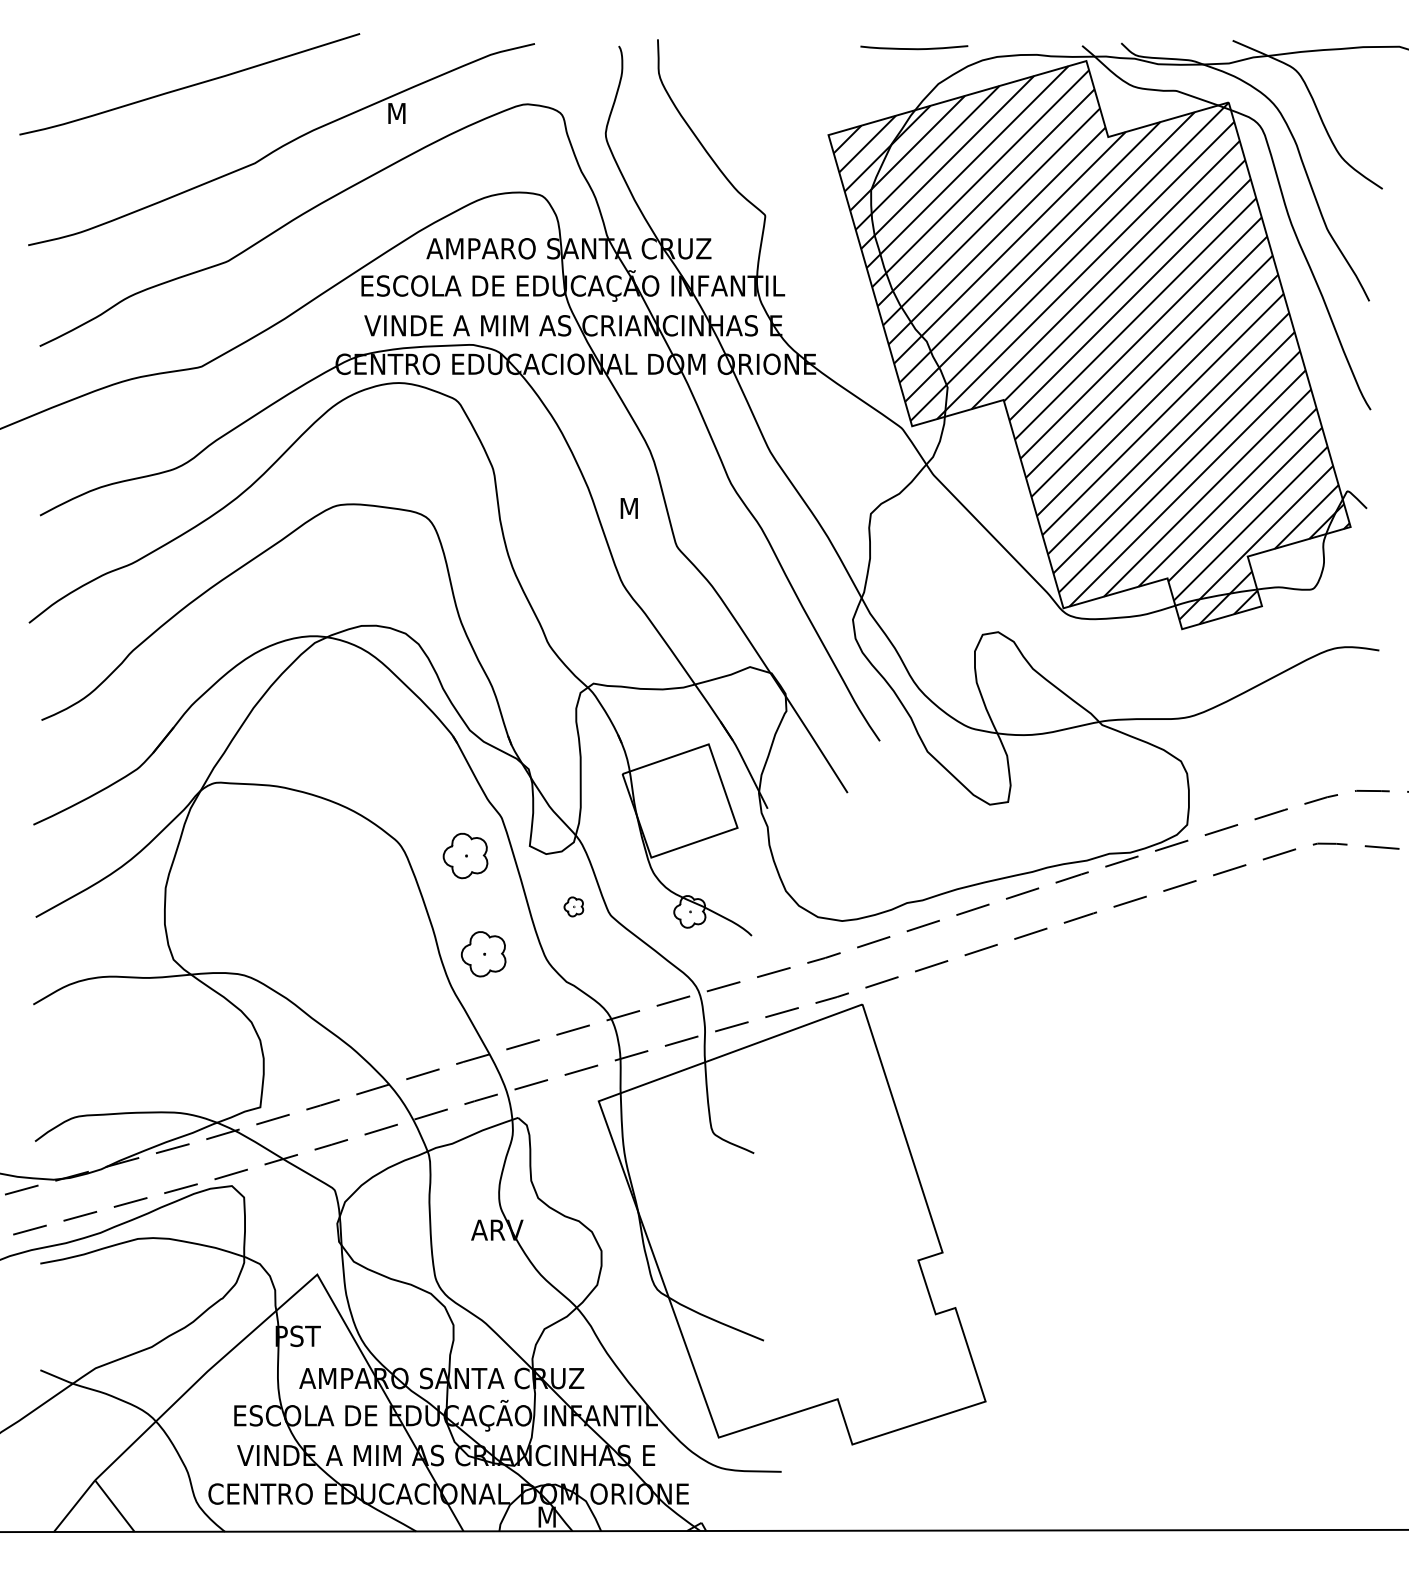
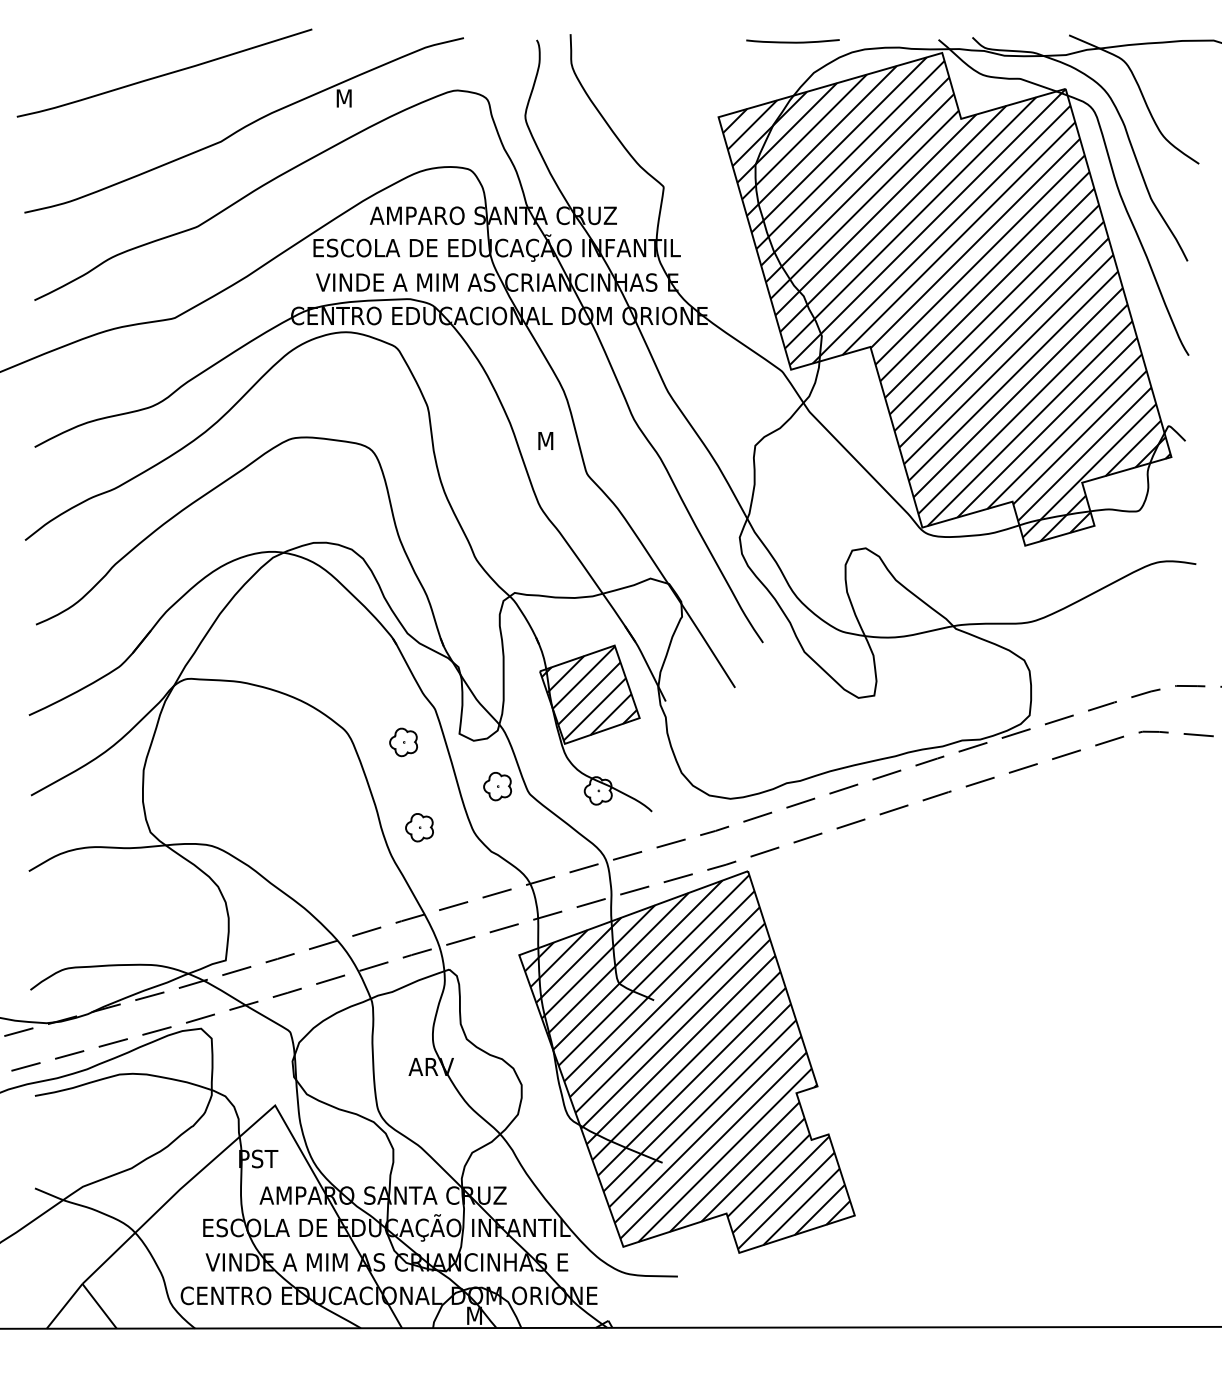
hatch: (679, 799) -> (589, 693), added
part: (464, 855) -> (402, 742), size x0.71
part: (573, 906) -> (497, 786), size x1.67
part: (483, 954) -> (419, 827), size x0.71
hatch: (789, 1224) -> (684, 1062), added

